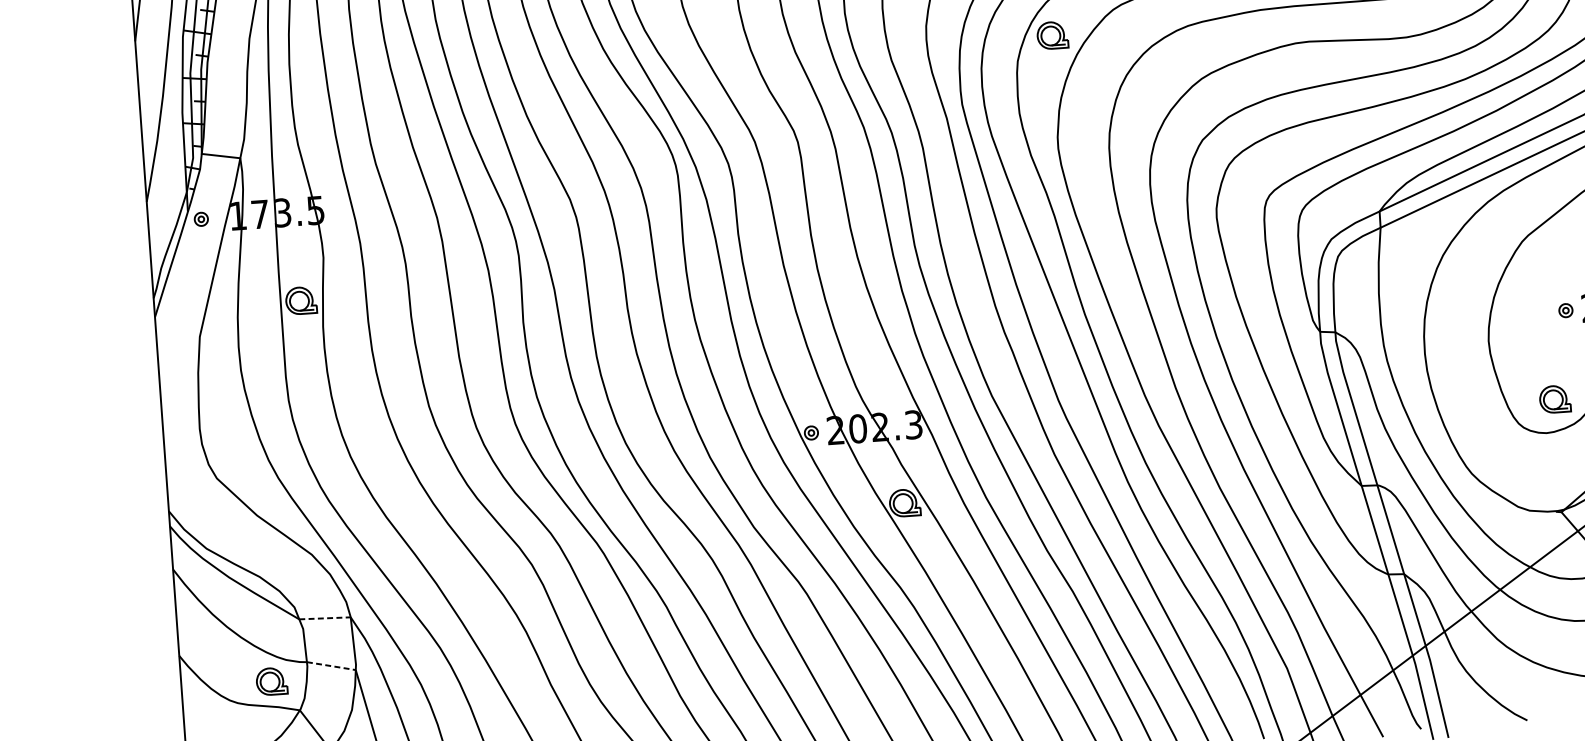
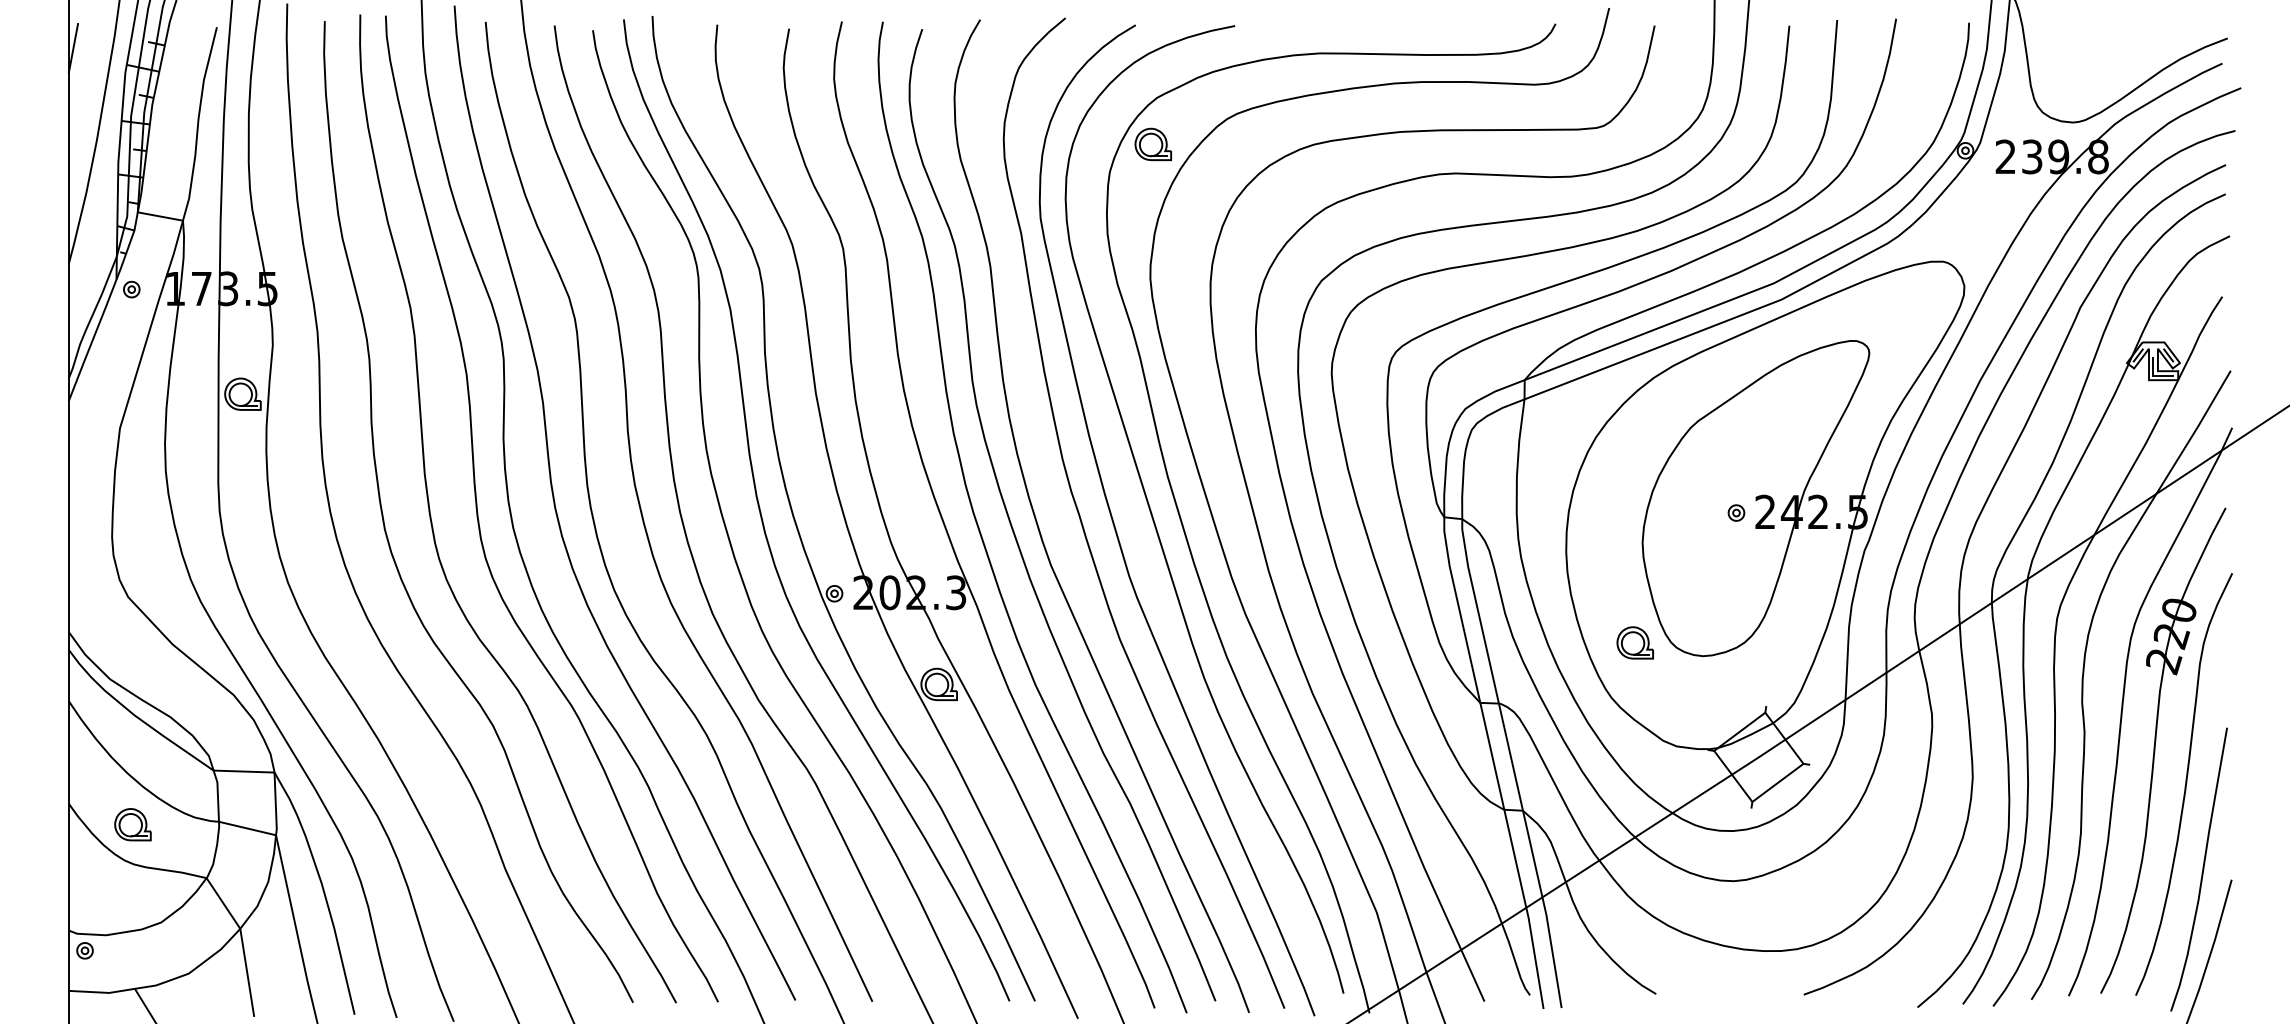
part: (1554, 398) -> (1634, 642), moved
line: (325, 618) -> (244, 771), dashed -> solid
line: (332, 666) -> (248, 828), dashed -> solid
part: (271, 681) -> (132, 824), moved

